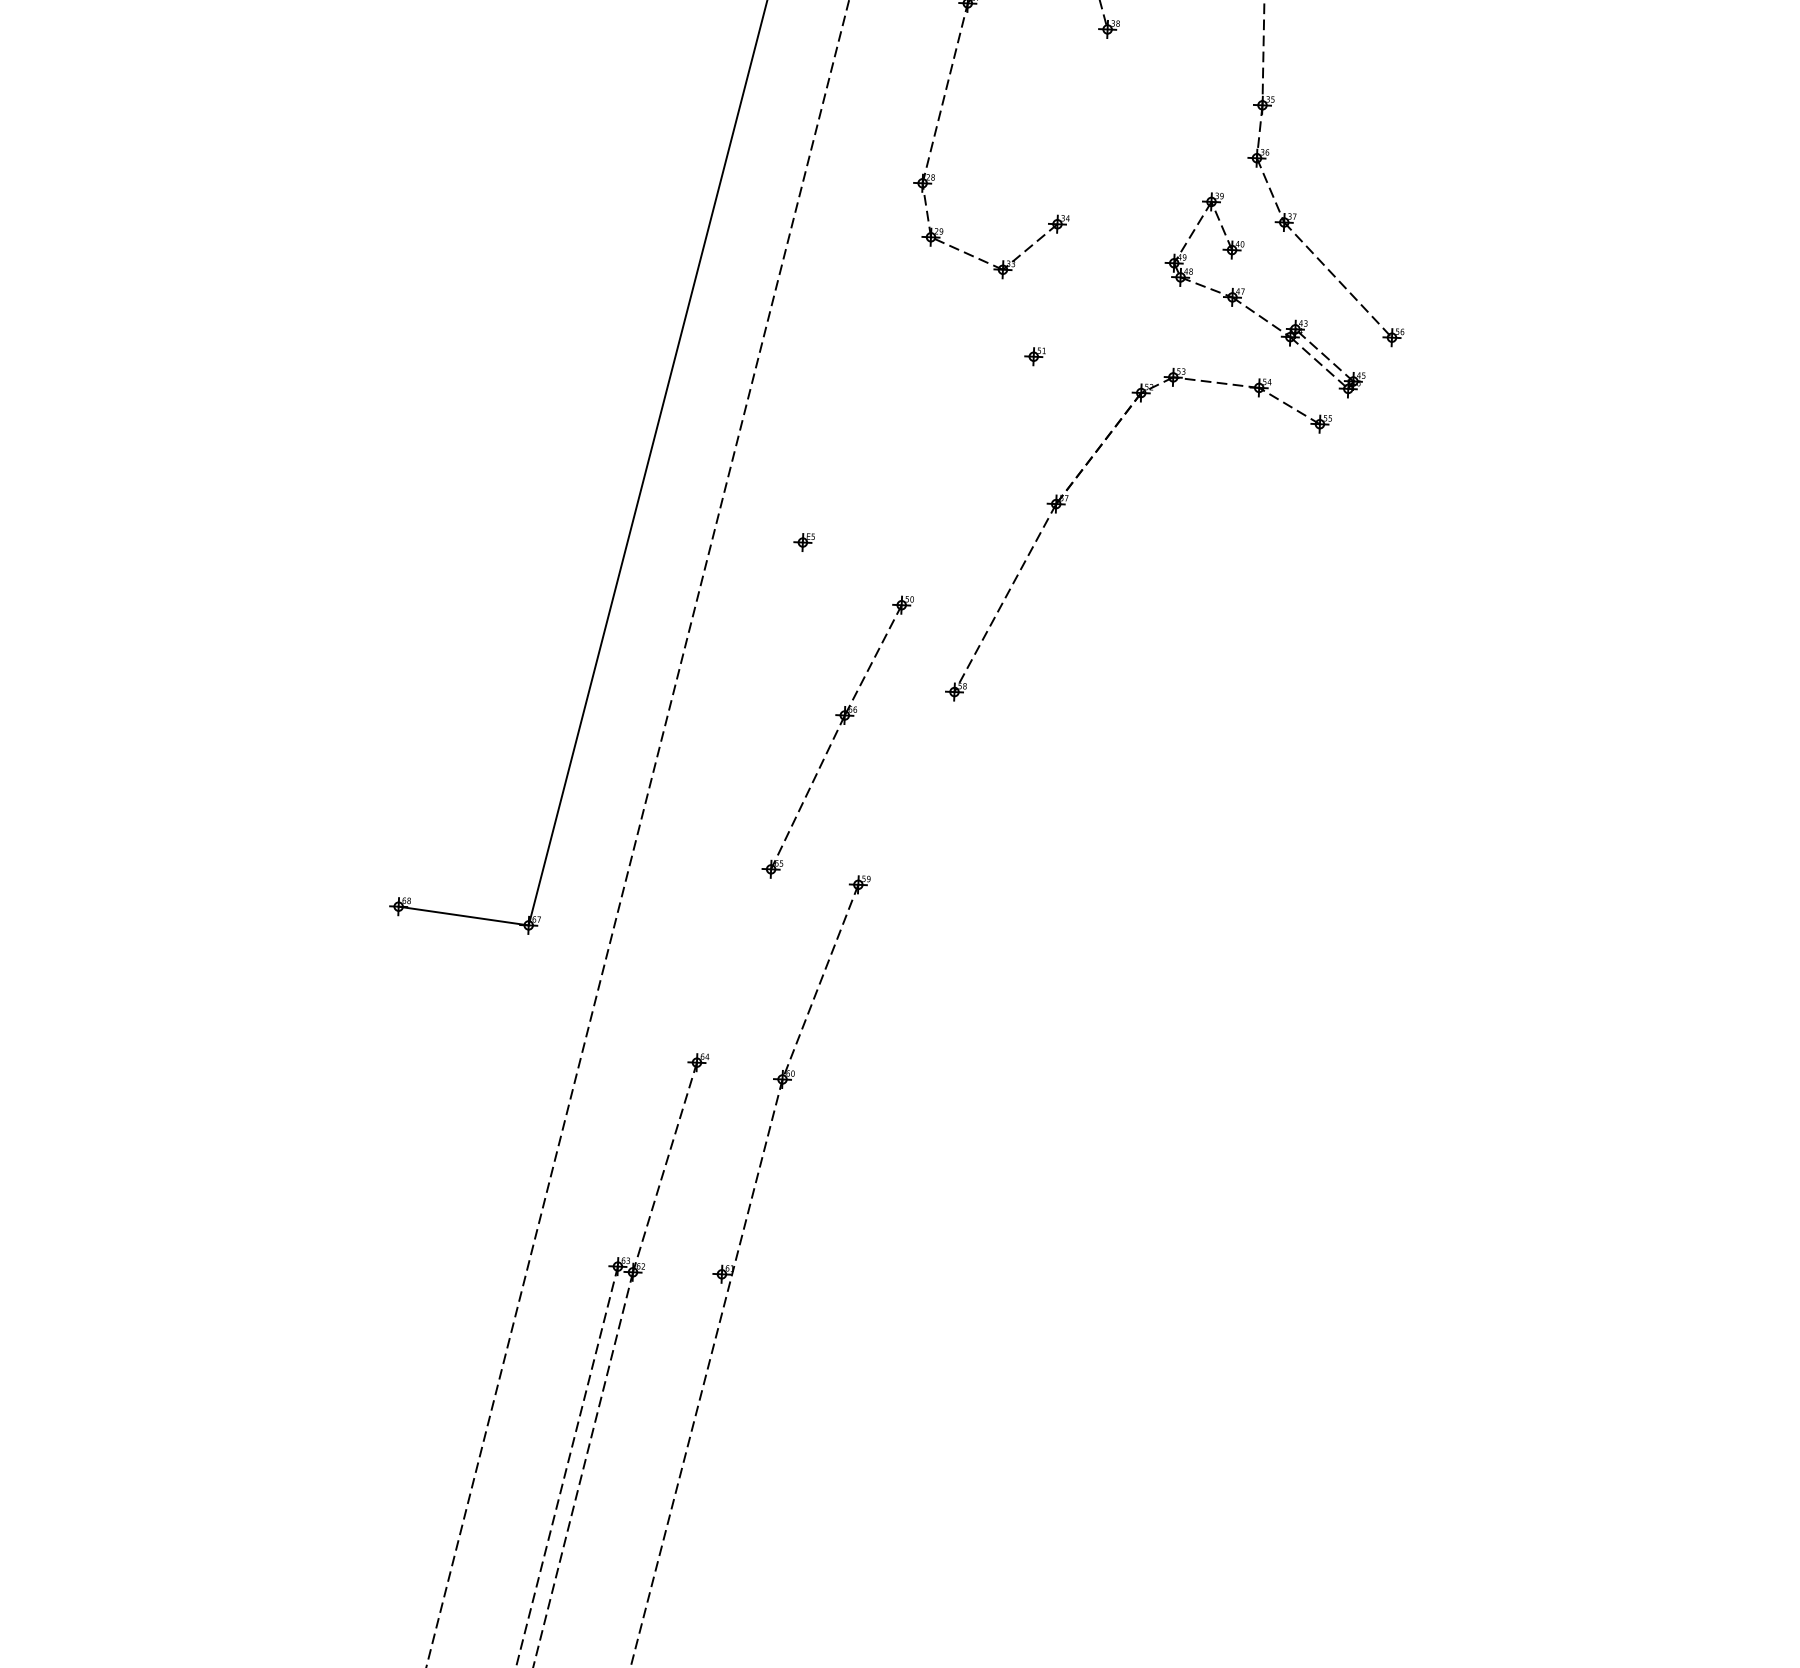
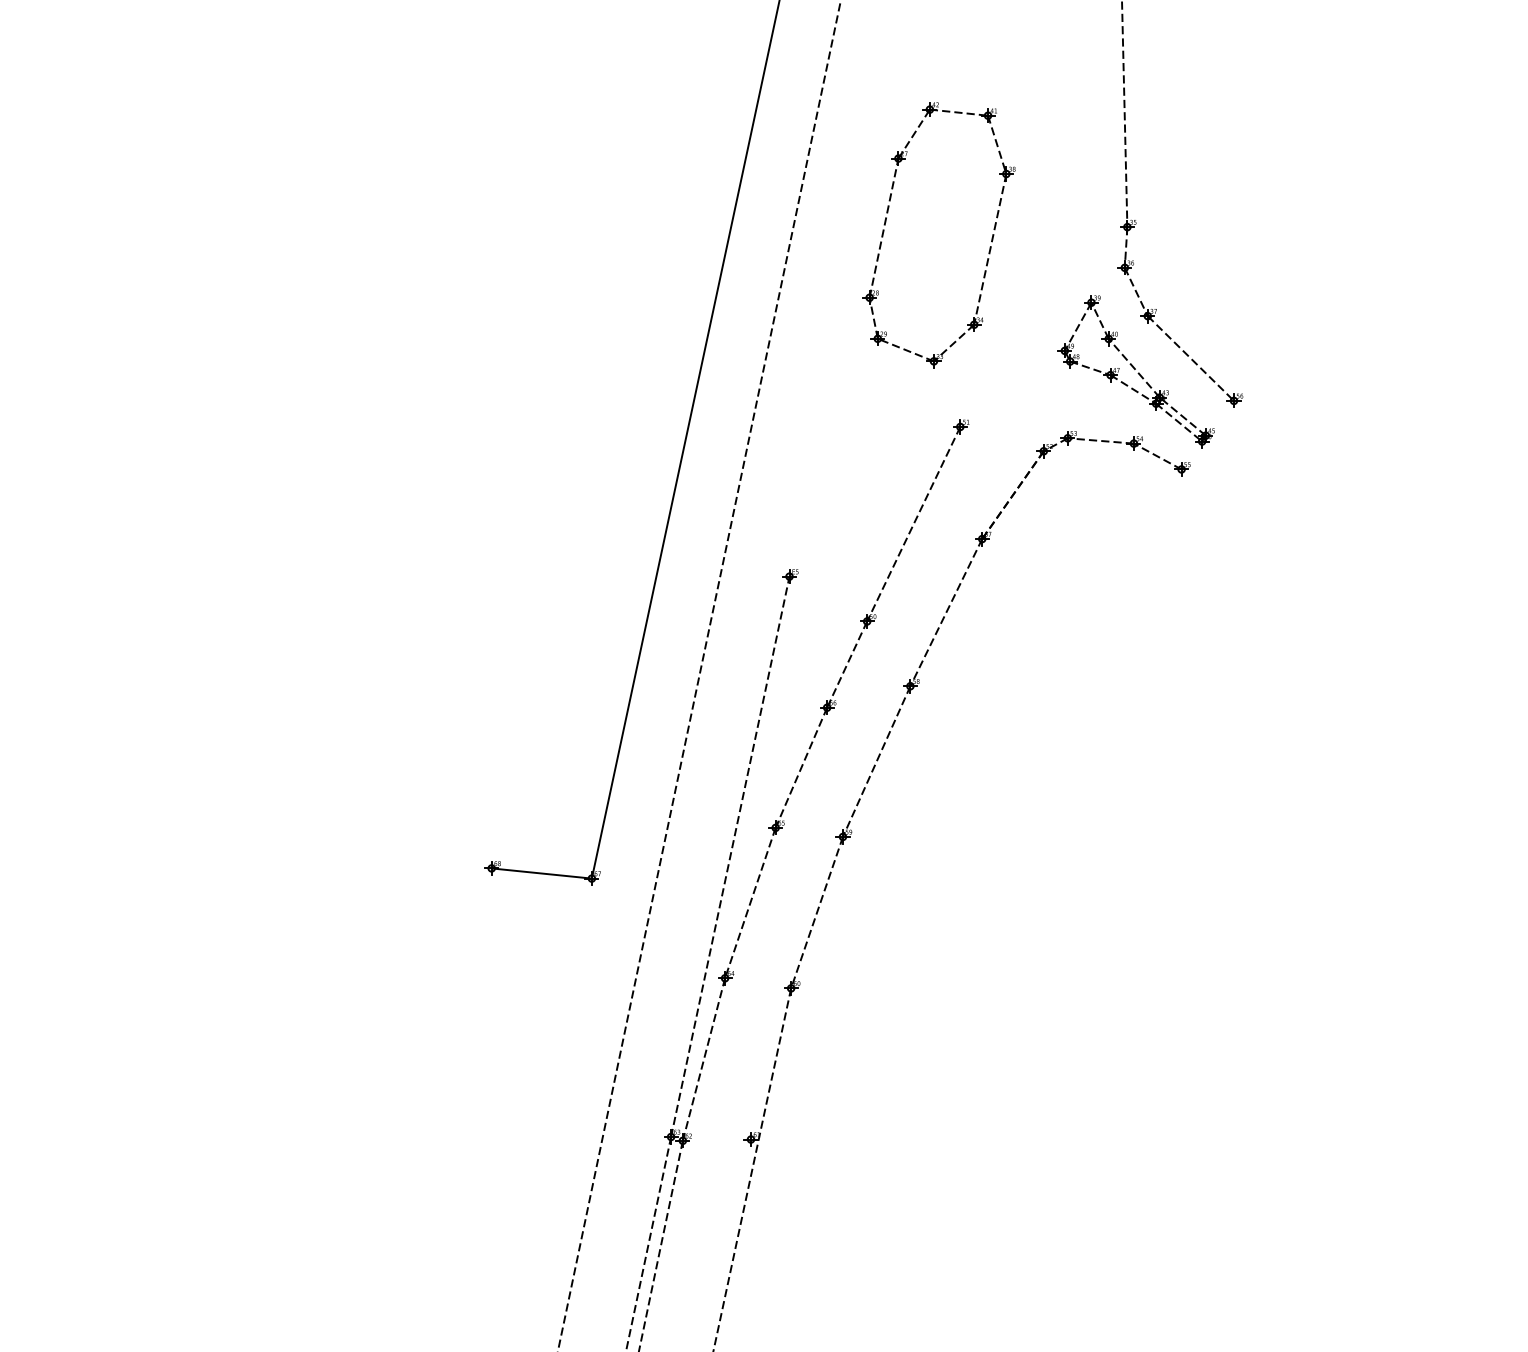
line: (1082, 127) -> (990, 249), added
line: (1262, 288) -> (1133, 367), added
line: (967, 480) -> (913, 523), added
line: (906, 788) -> (876, 761), added
line: (710, 904) -> (730, 856), added
line: (734, 965) -> (750, 902), added

